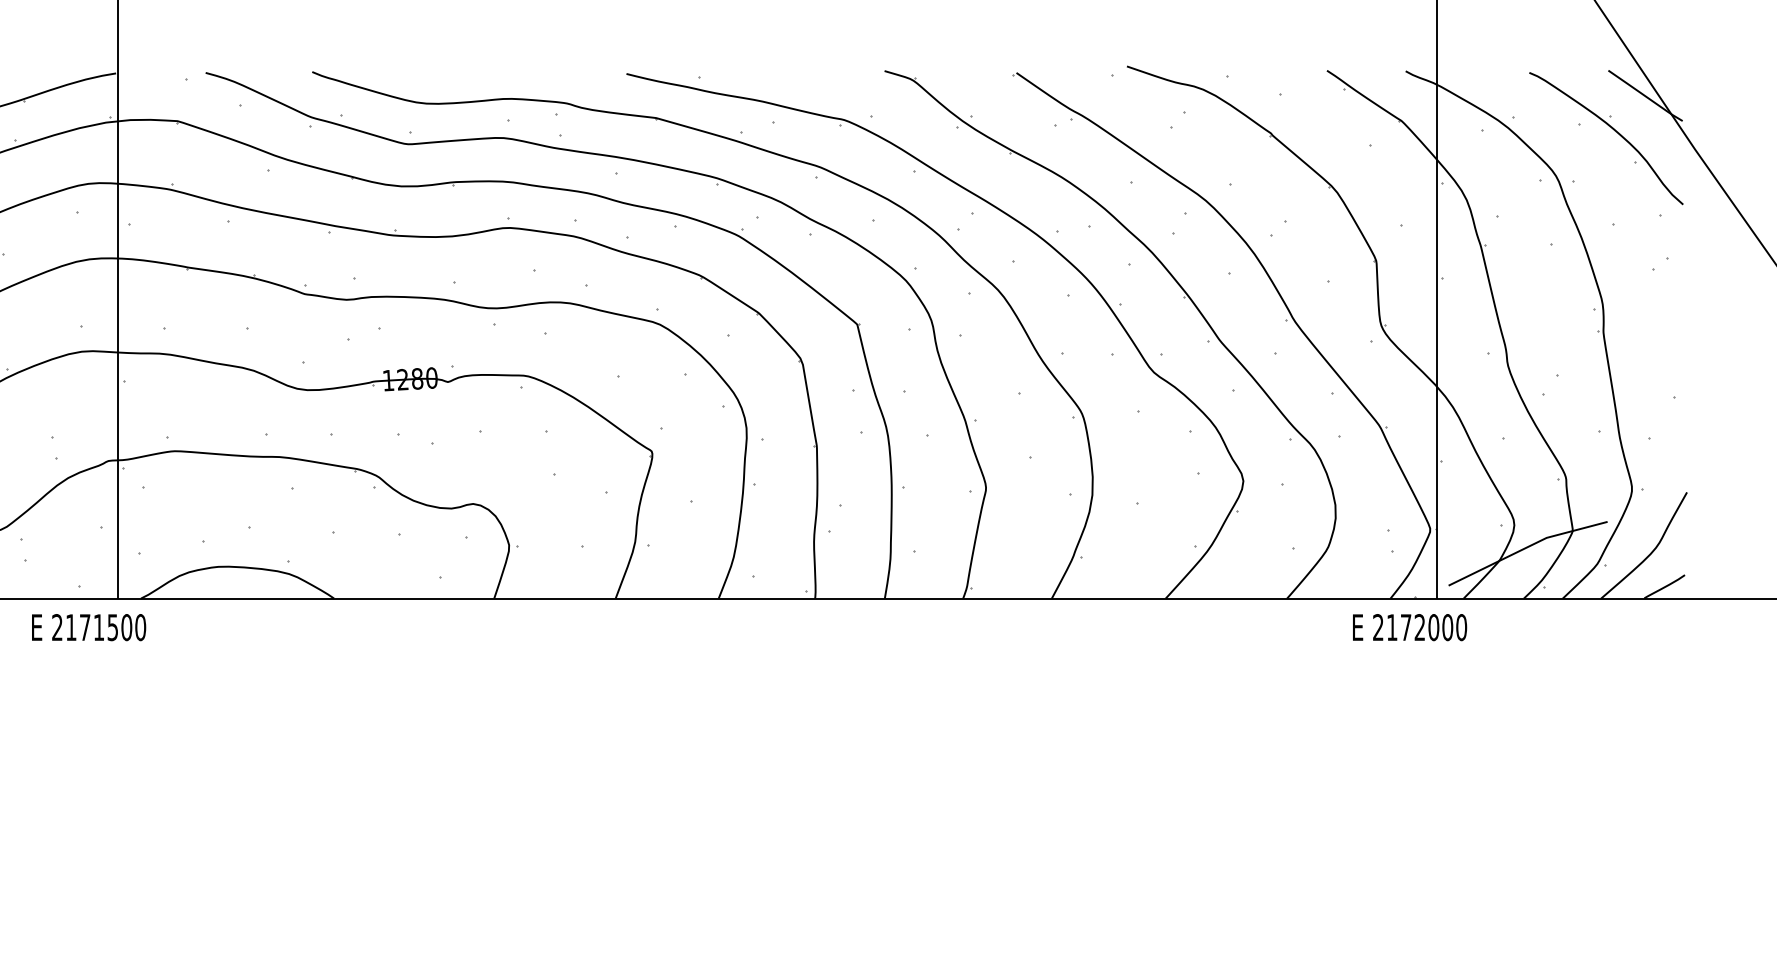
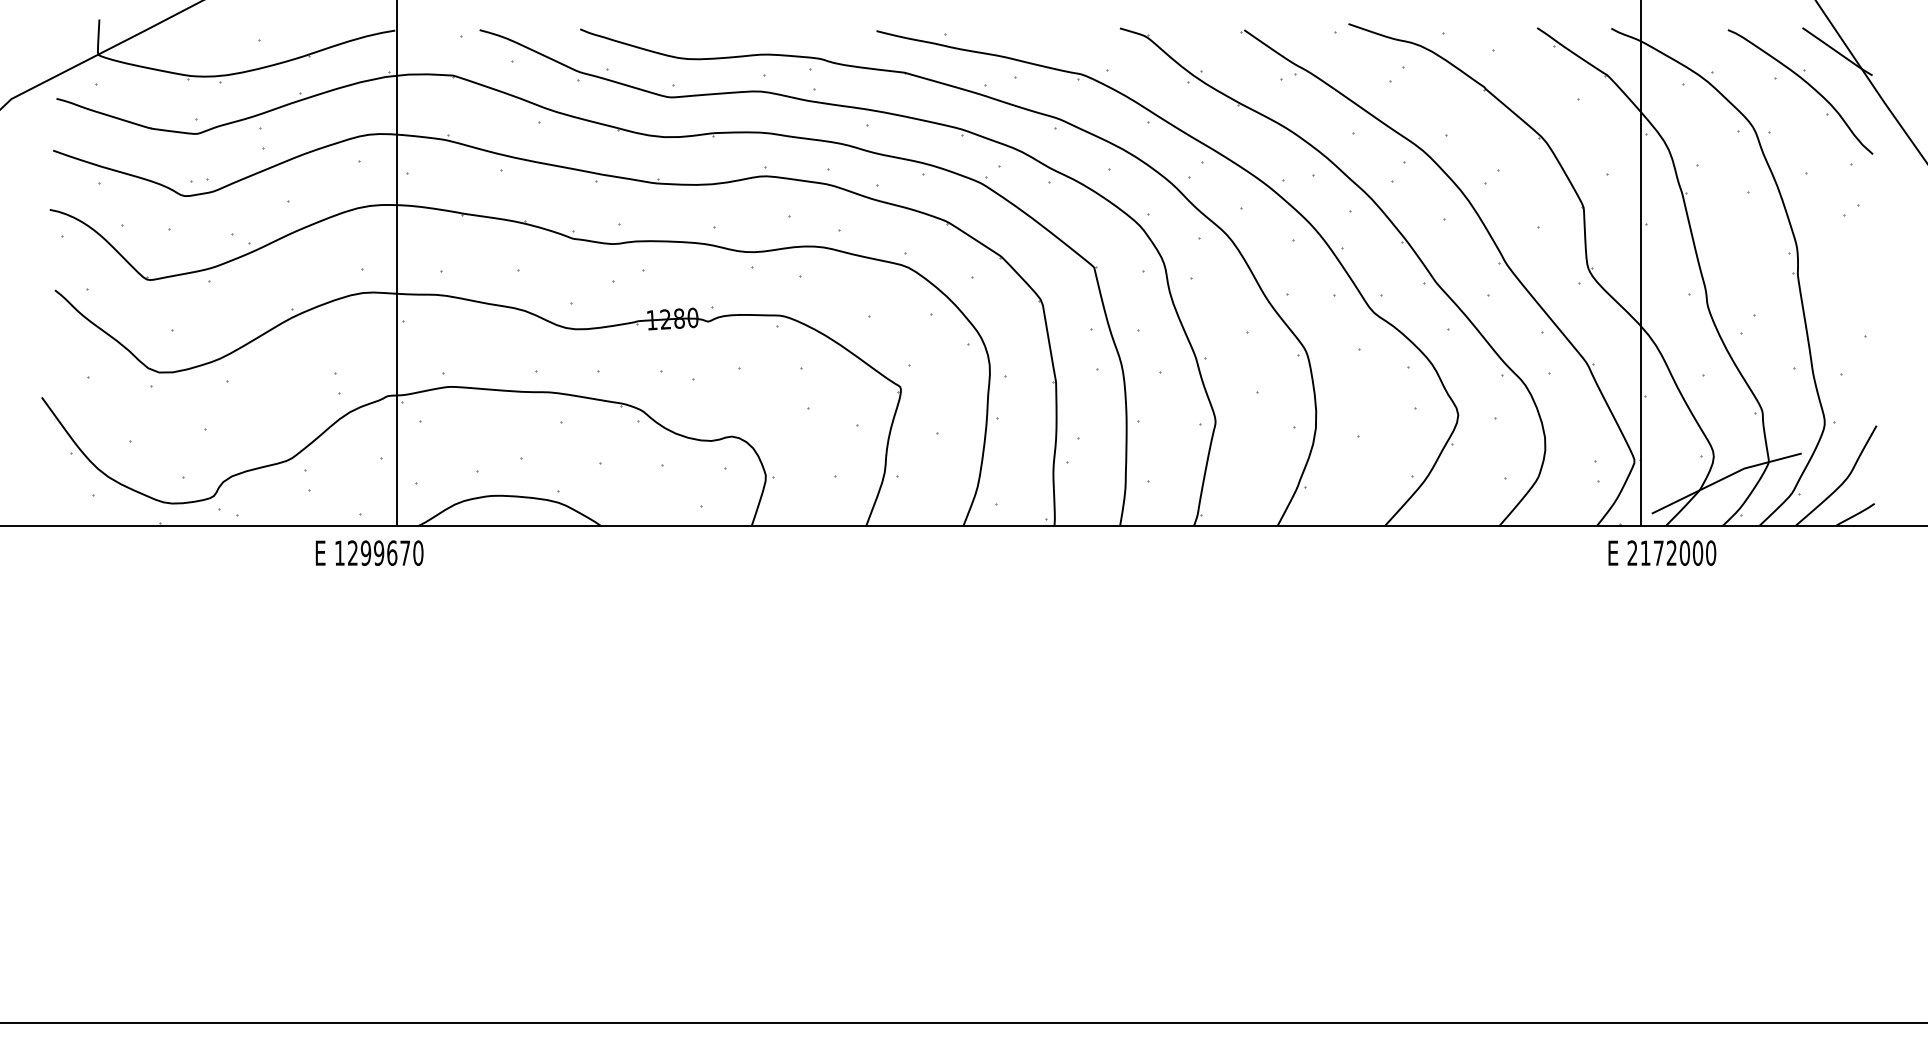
text: (92, 626) -> (372, 552), 2171500 -> 1299670
text: (1410, 626) -> (1662, 552), moved

